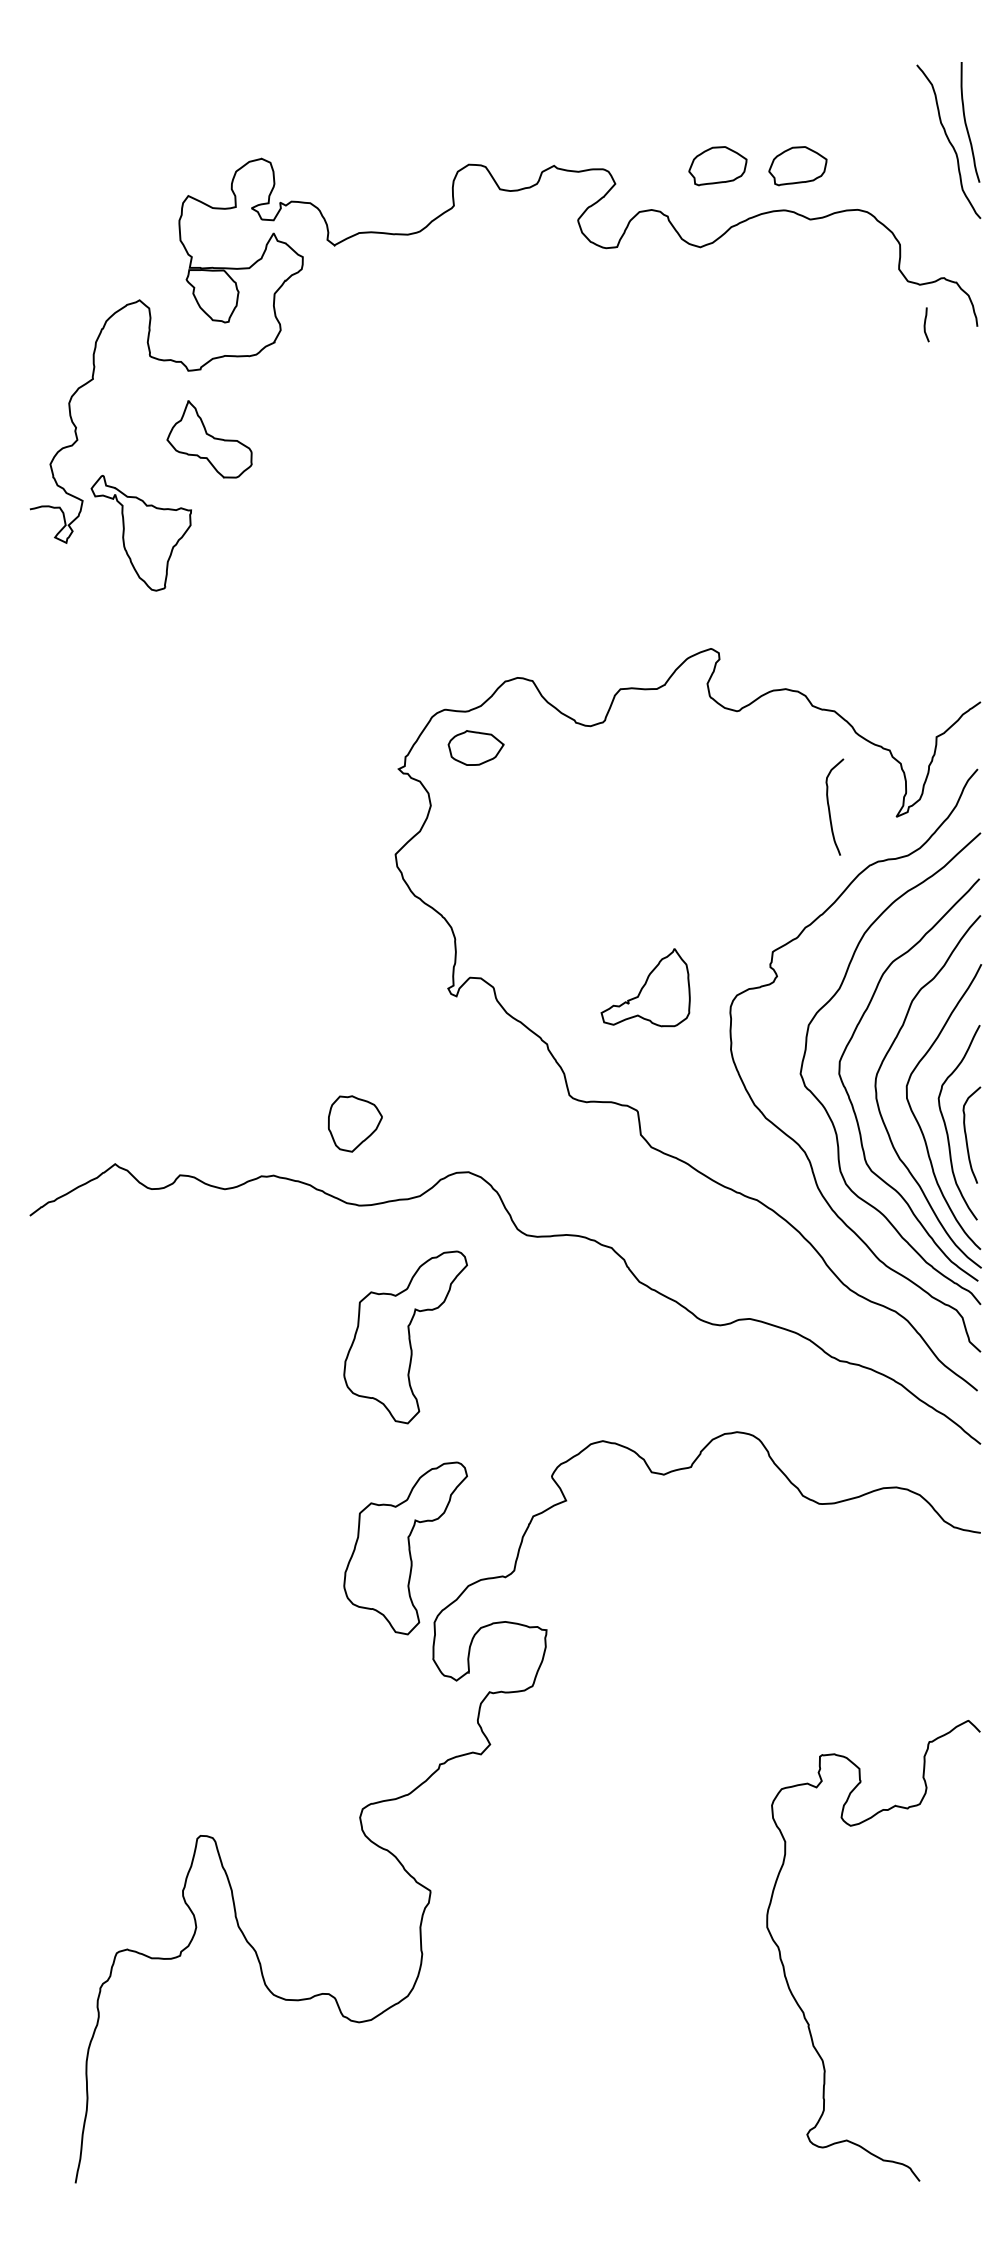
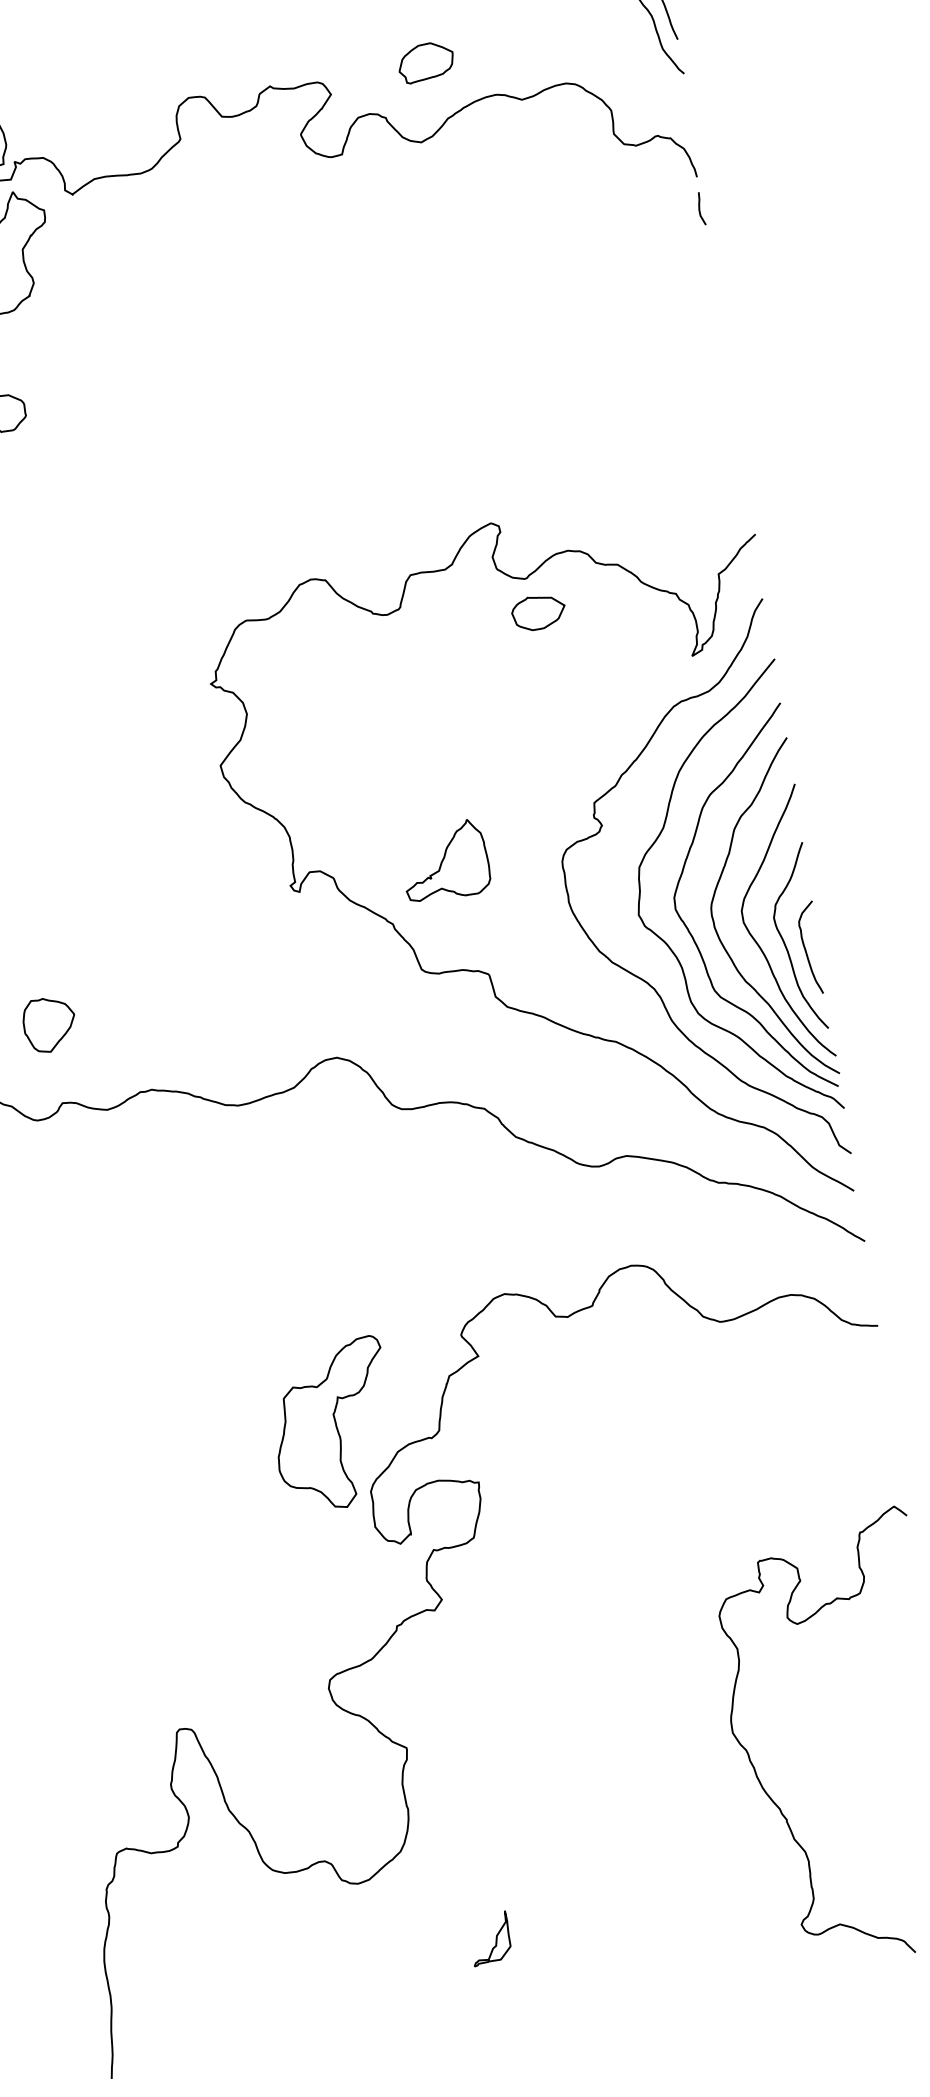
part: (797, 166) -> (501, 51), removed
curve: (925, 324) -> (700, 208), moved
part: (475, 747) -> (538, 612), moved
curve: (829, 806) -> (626, 656), removed
part: (645, 987) -> (444, 860), moved
part: (355, 1123) -> (49, 1024), moved
part: (405, 1337) -> (301, 1224), removed
part: (485, 2099) -> (489, 1938), added

